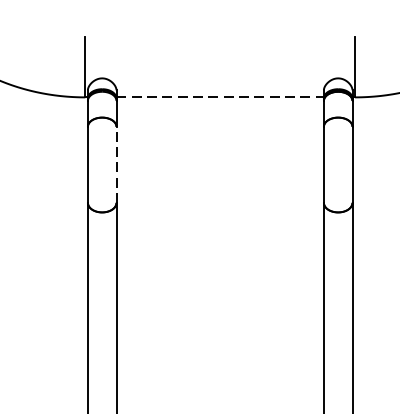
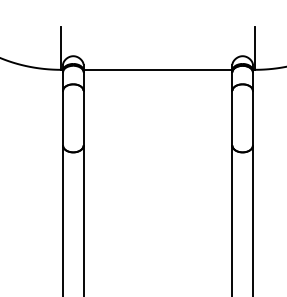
line: (220, 96) -> (158, 69), dashed -> solid
line: (116, 163) -> (83, 117), dashed -> solid

